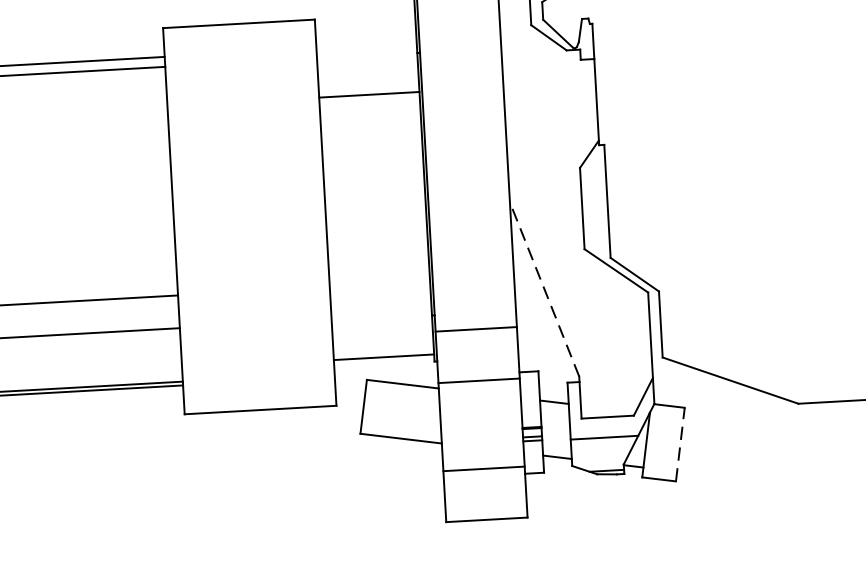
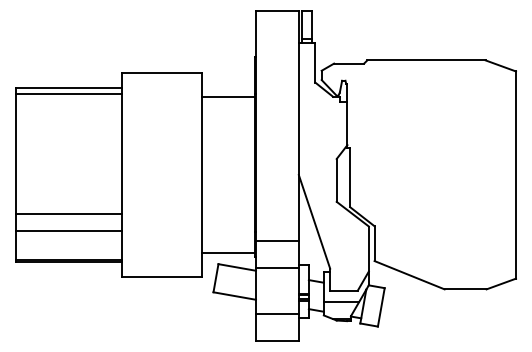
line: (368, 95) -> (227, 97), moved
line: (544, 288) -> (314, 221), dashed -> solid
line: (680, 444) -> (381, 307), dashed -> solid

